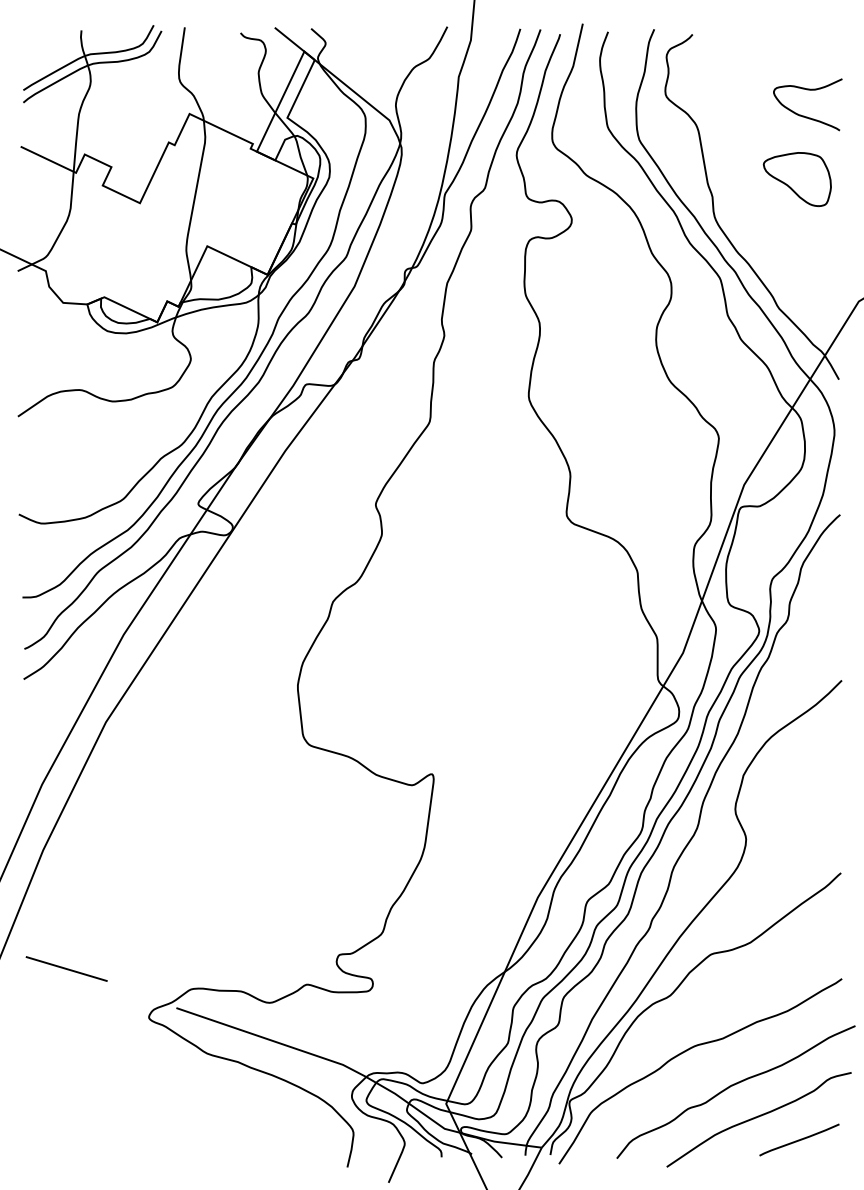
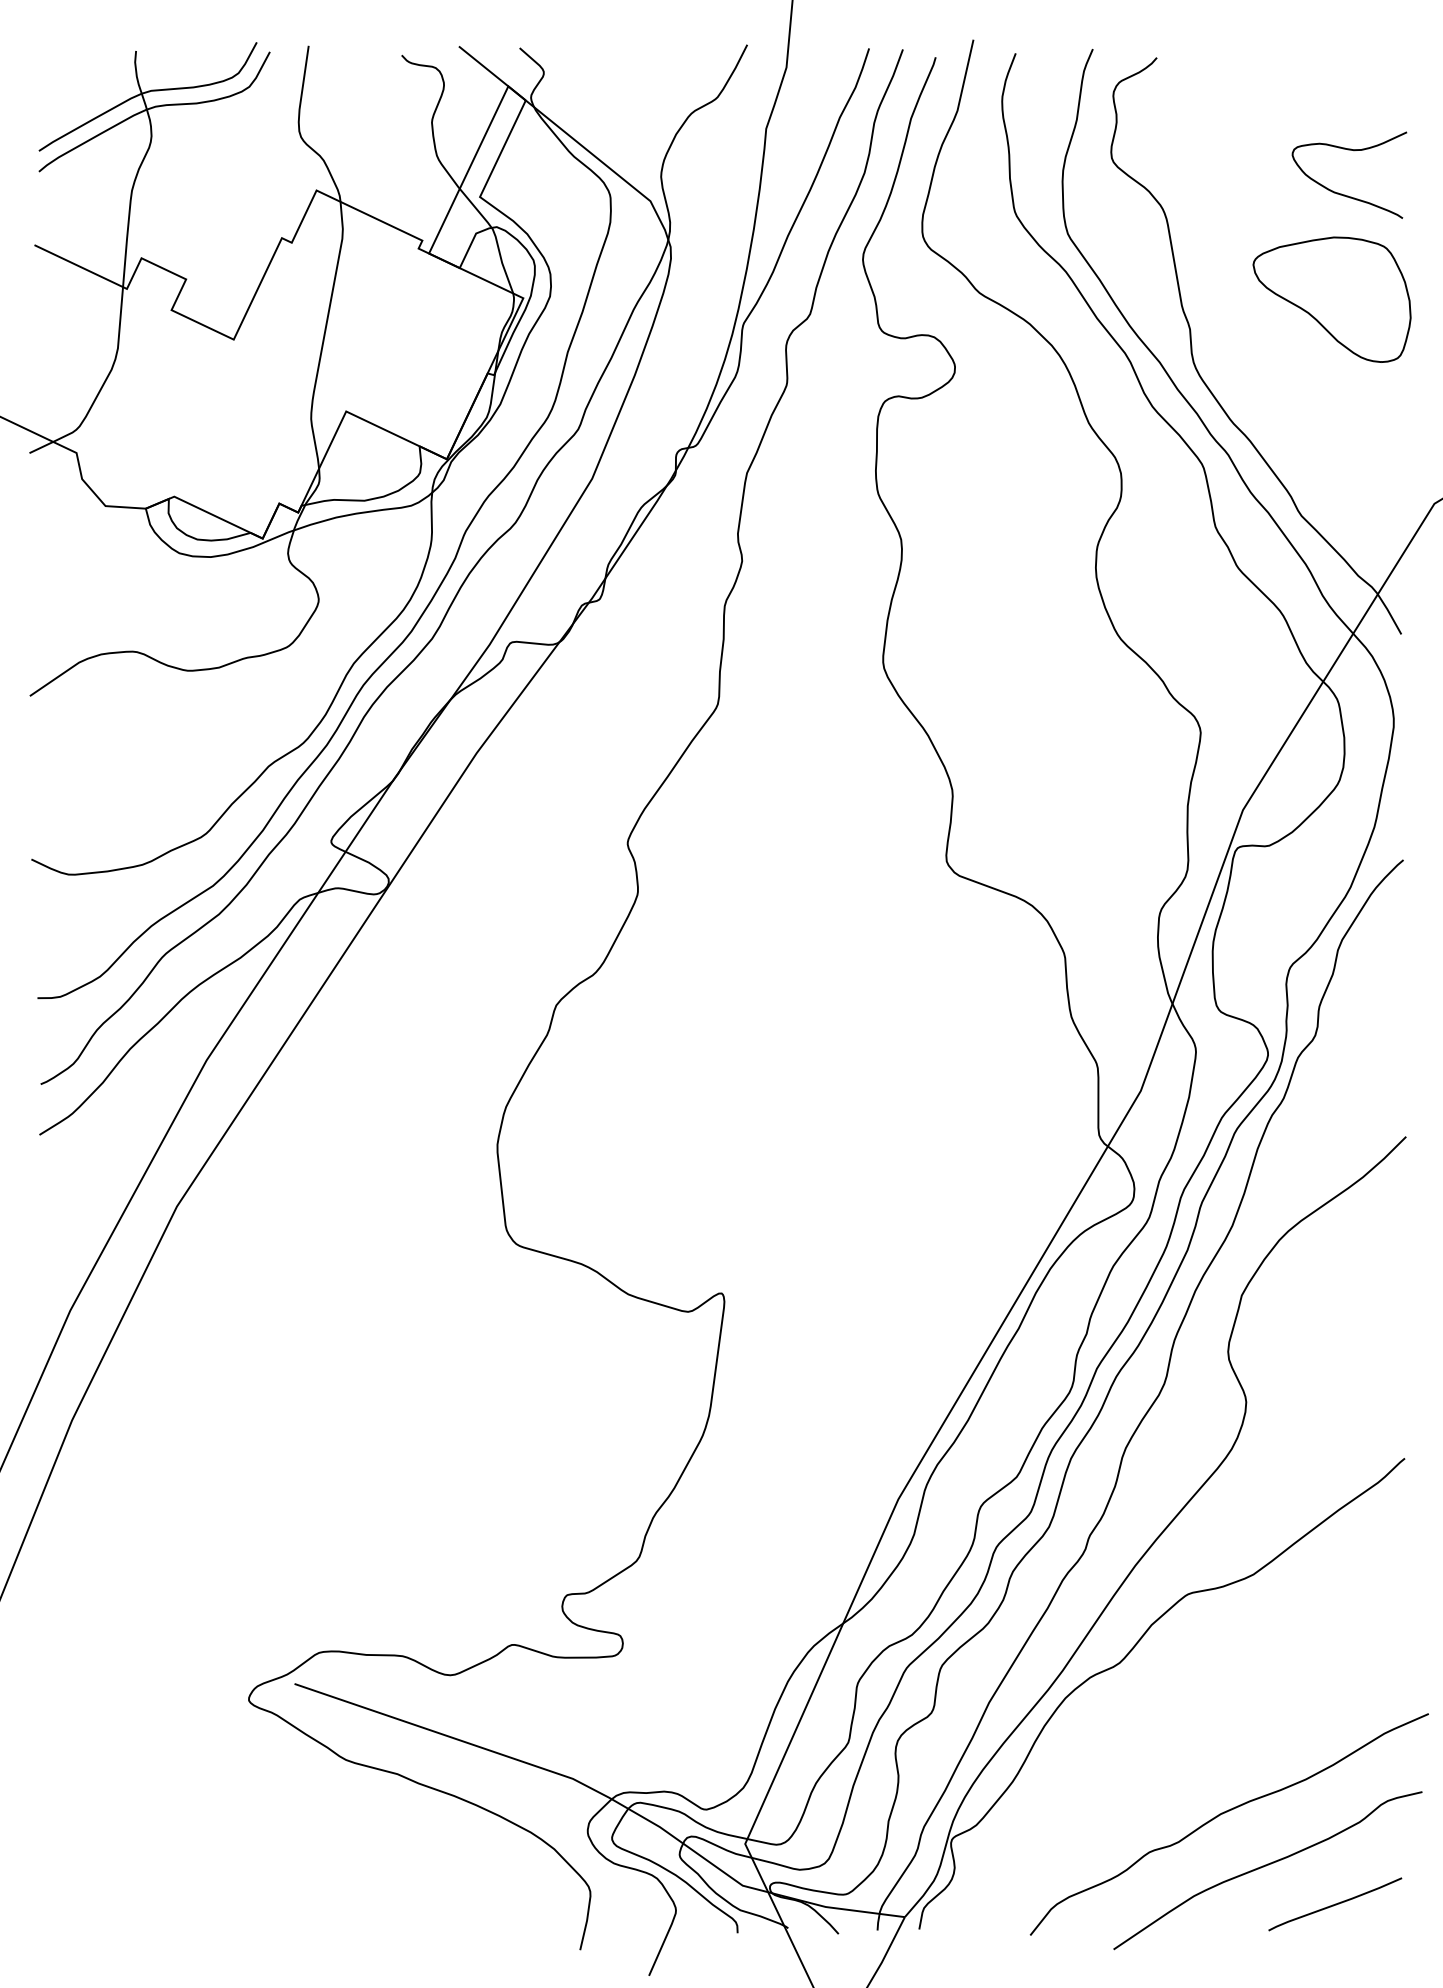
part: (796, 179) -> (1330, 299), size x1.4
line: (66, 968) -> (111, 1617), removed
curve: (687, 1051) -> (1148, 1756), removed

